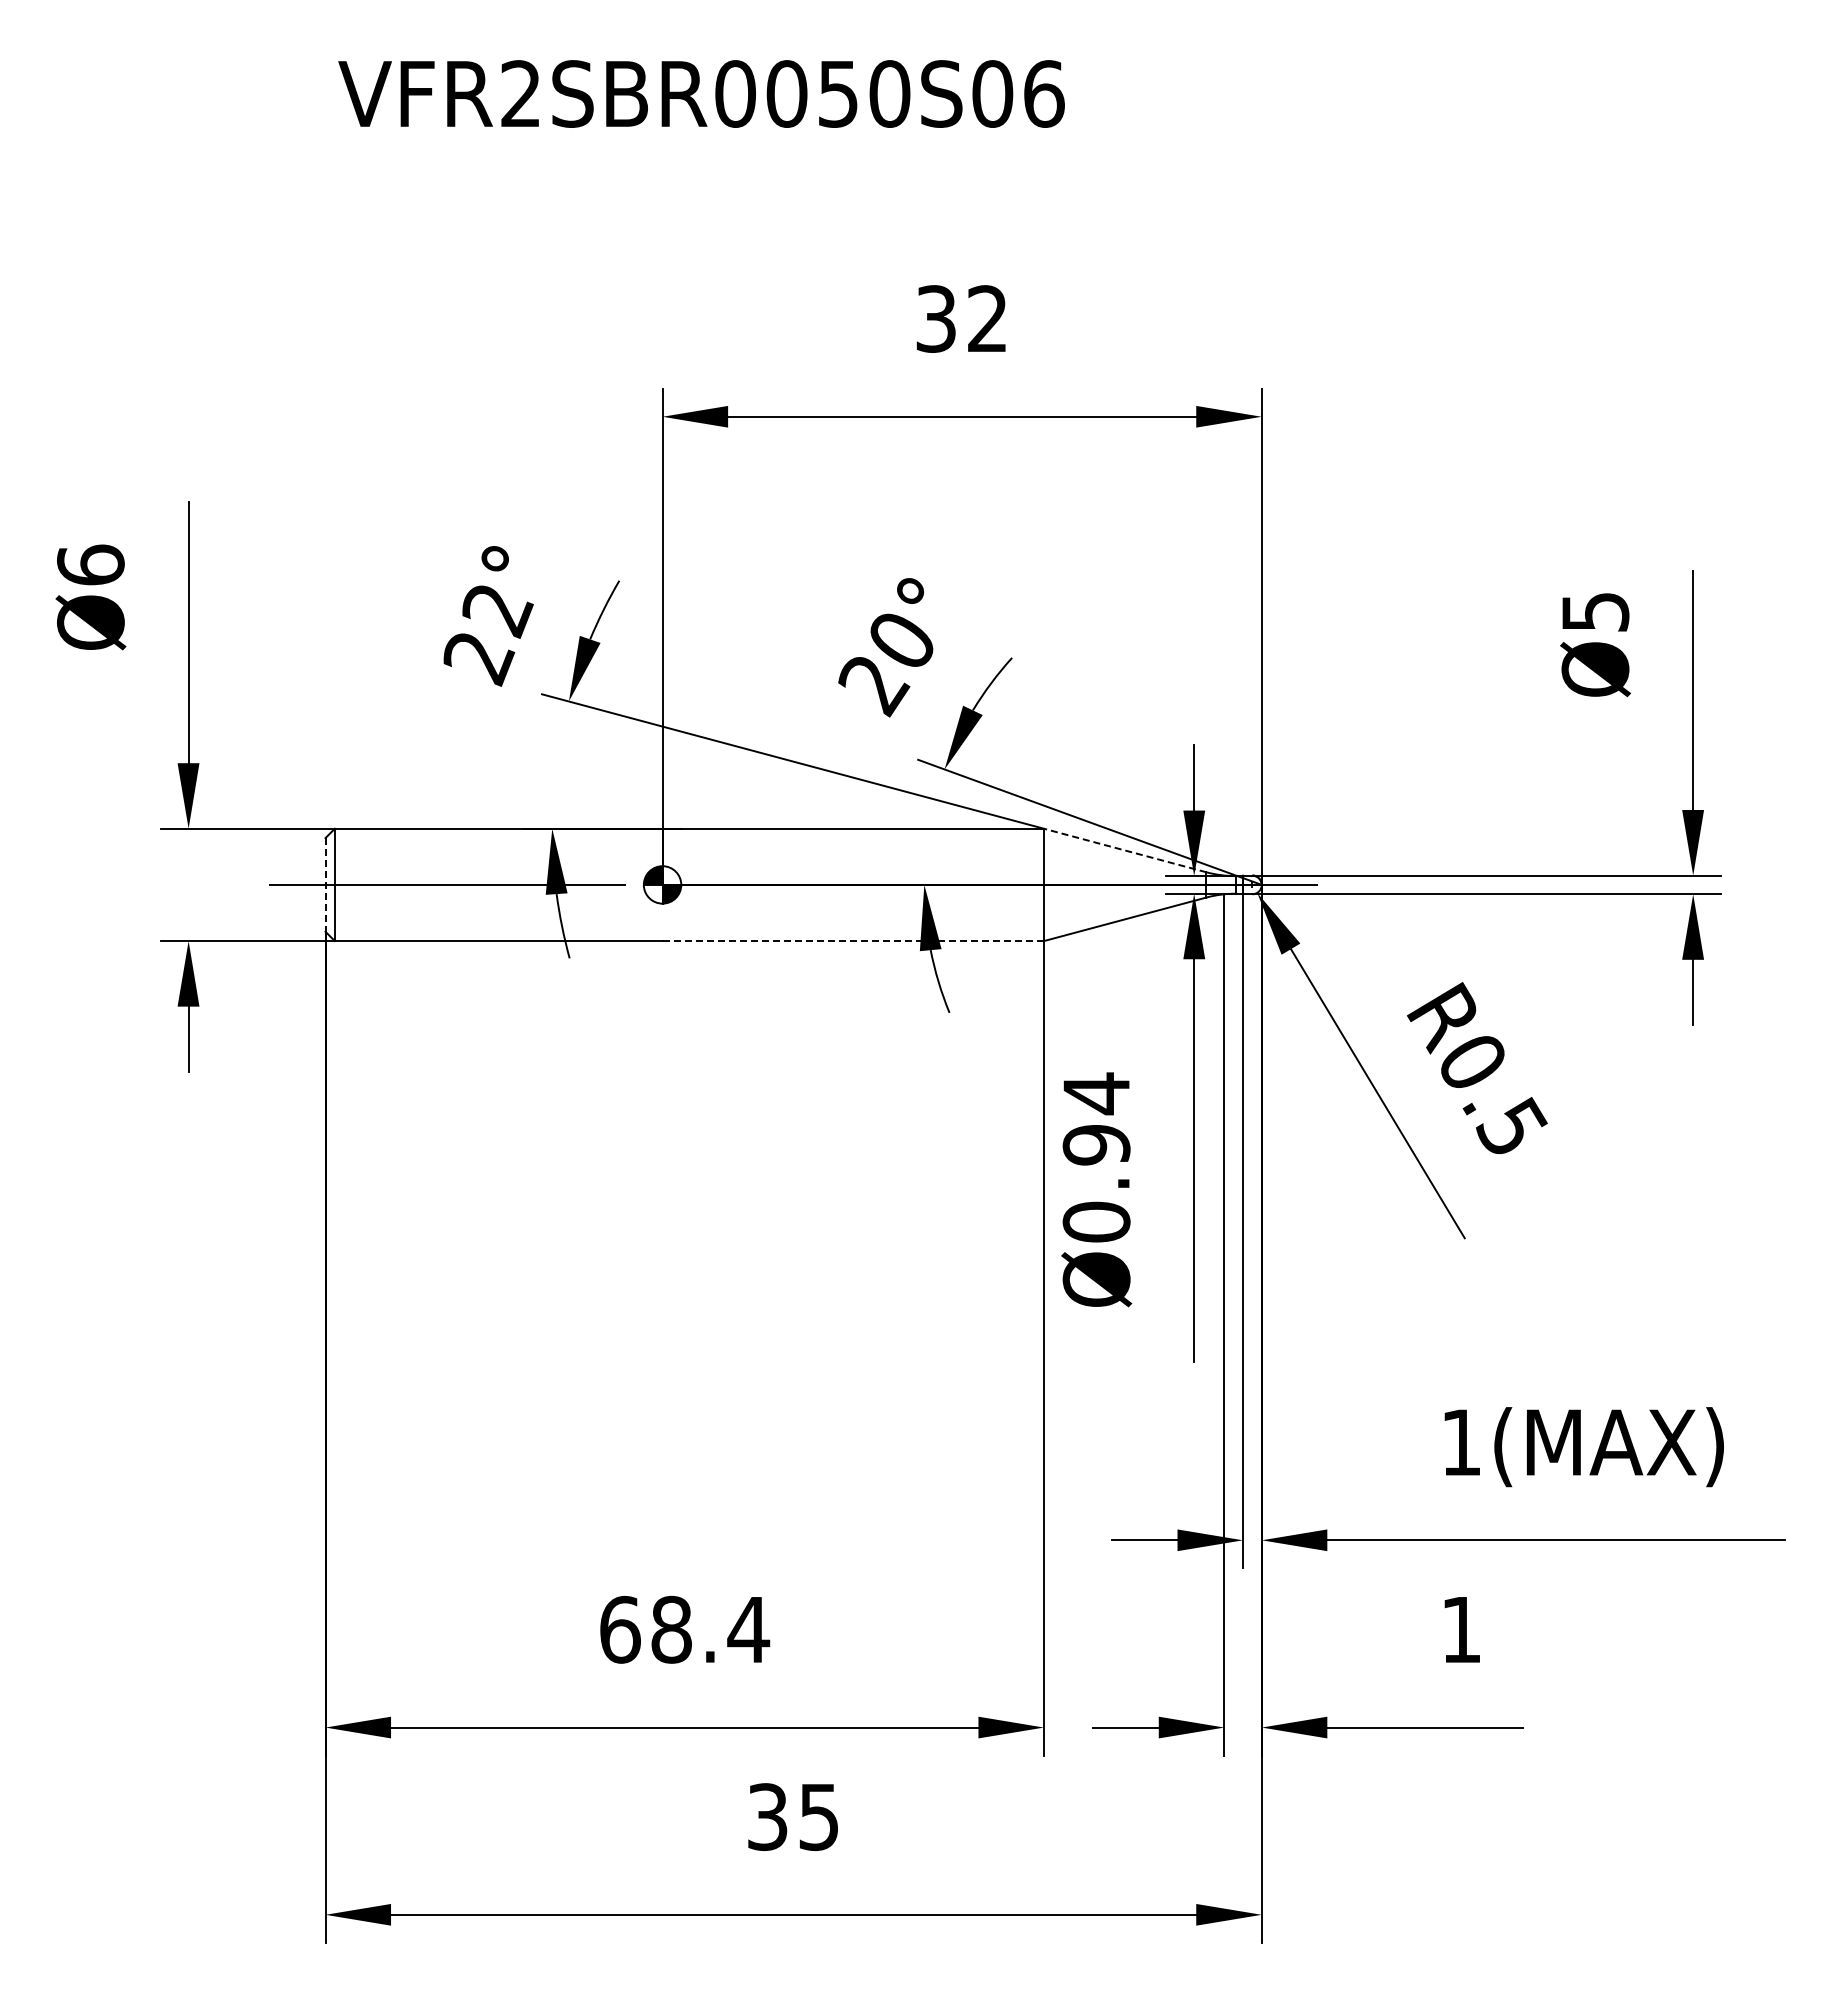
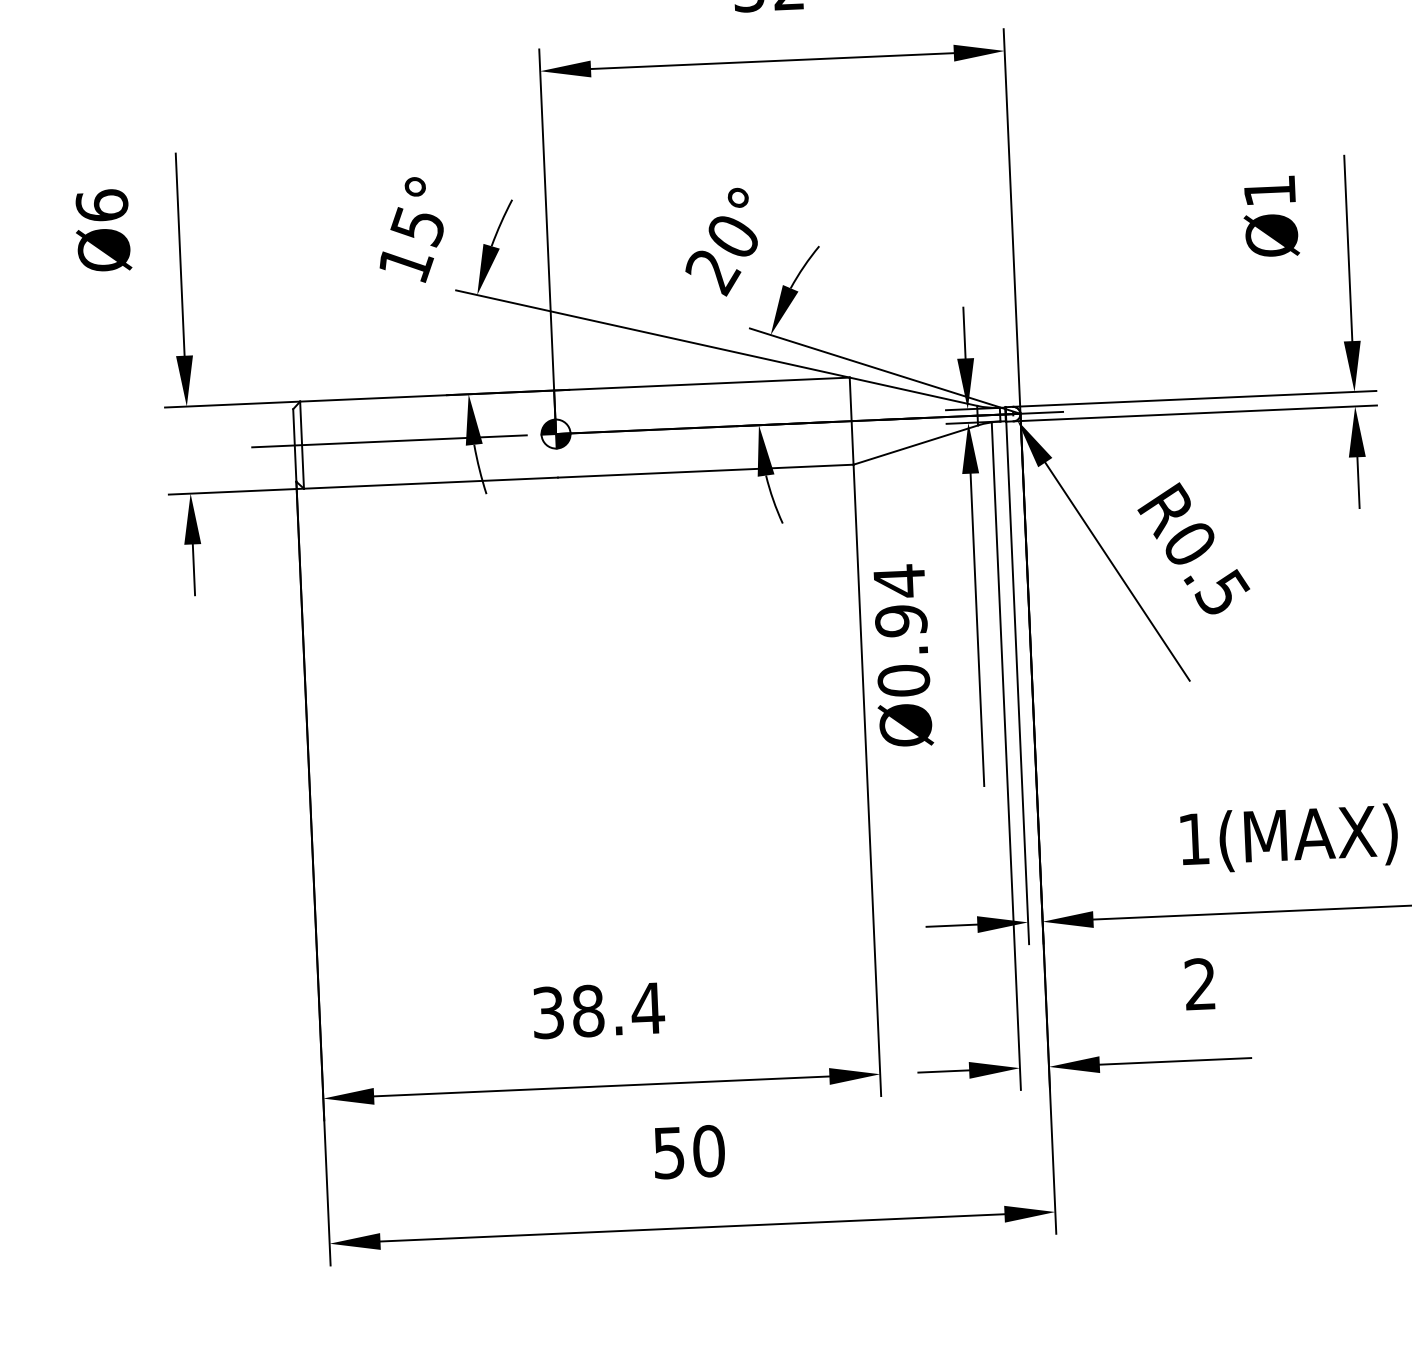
text: (1595, 612) -> (1269, 191), Ø5 -> Ø1
text: (488, 634) -> (412, 245), 22° -> 15°
line: (1124, 850) -> (912, 391), dashed -> solid
line: (325, 884) -> (294, 445), dashed -> solid
line: (853, 941) -> (705, 471), dashed -> solid
text: (1460, 1628) -> (1199, 983), 1 -> 2
text: (620, 1629) -> (548, 1012), 68.4 -> 38.4
text: (793, 1817) -> (689, 1152), 35 -> 50

